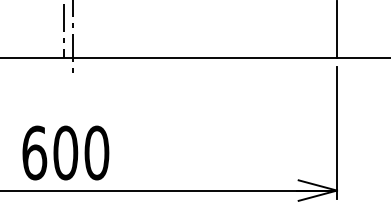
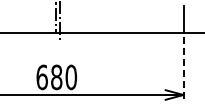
line: (336, 133) -> (183, 68), solid -> dashed
text: (65, 153) -> (56, 77), 600 -> 680

